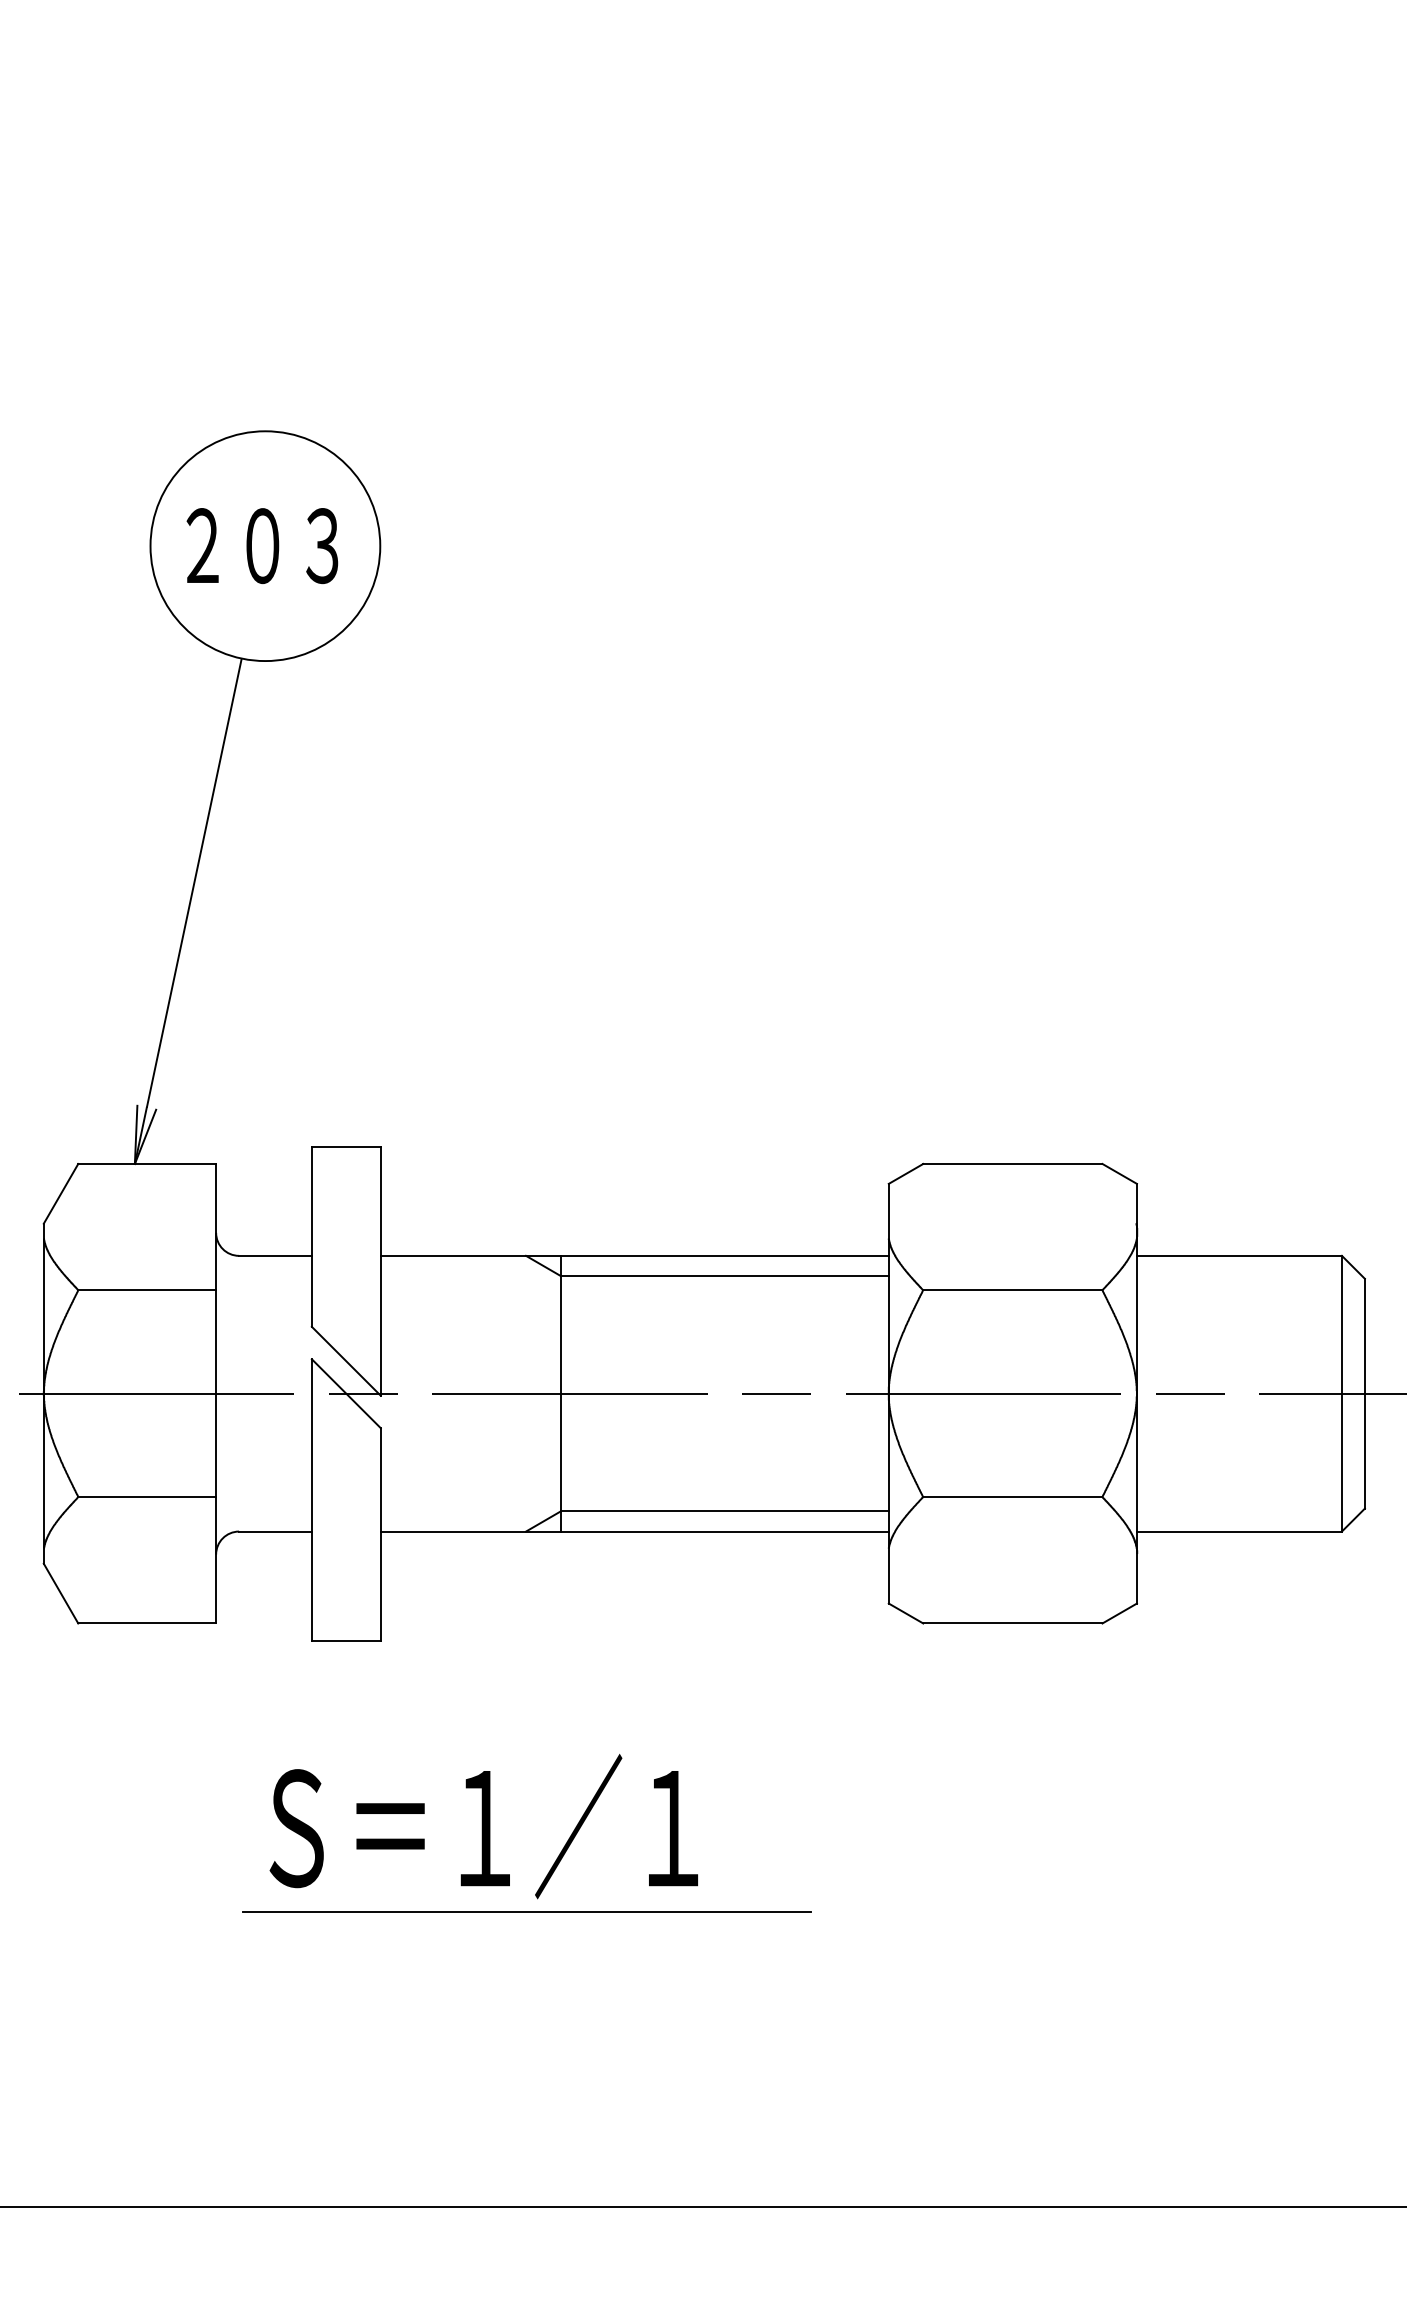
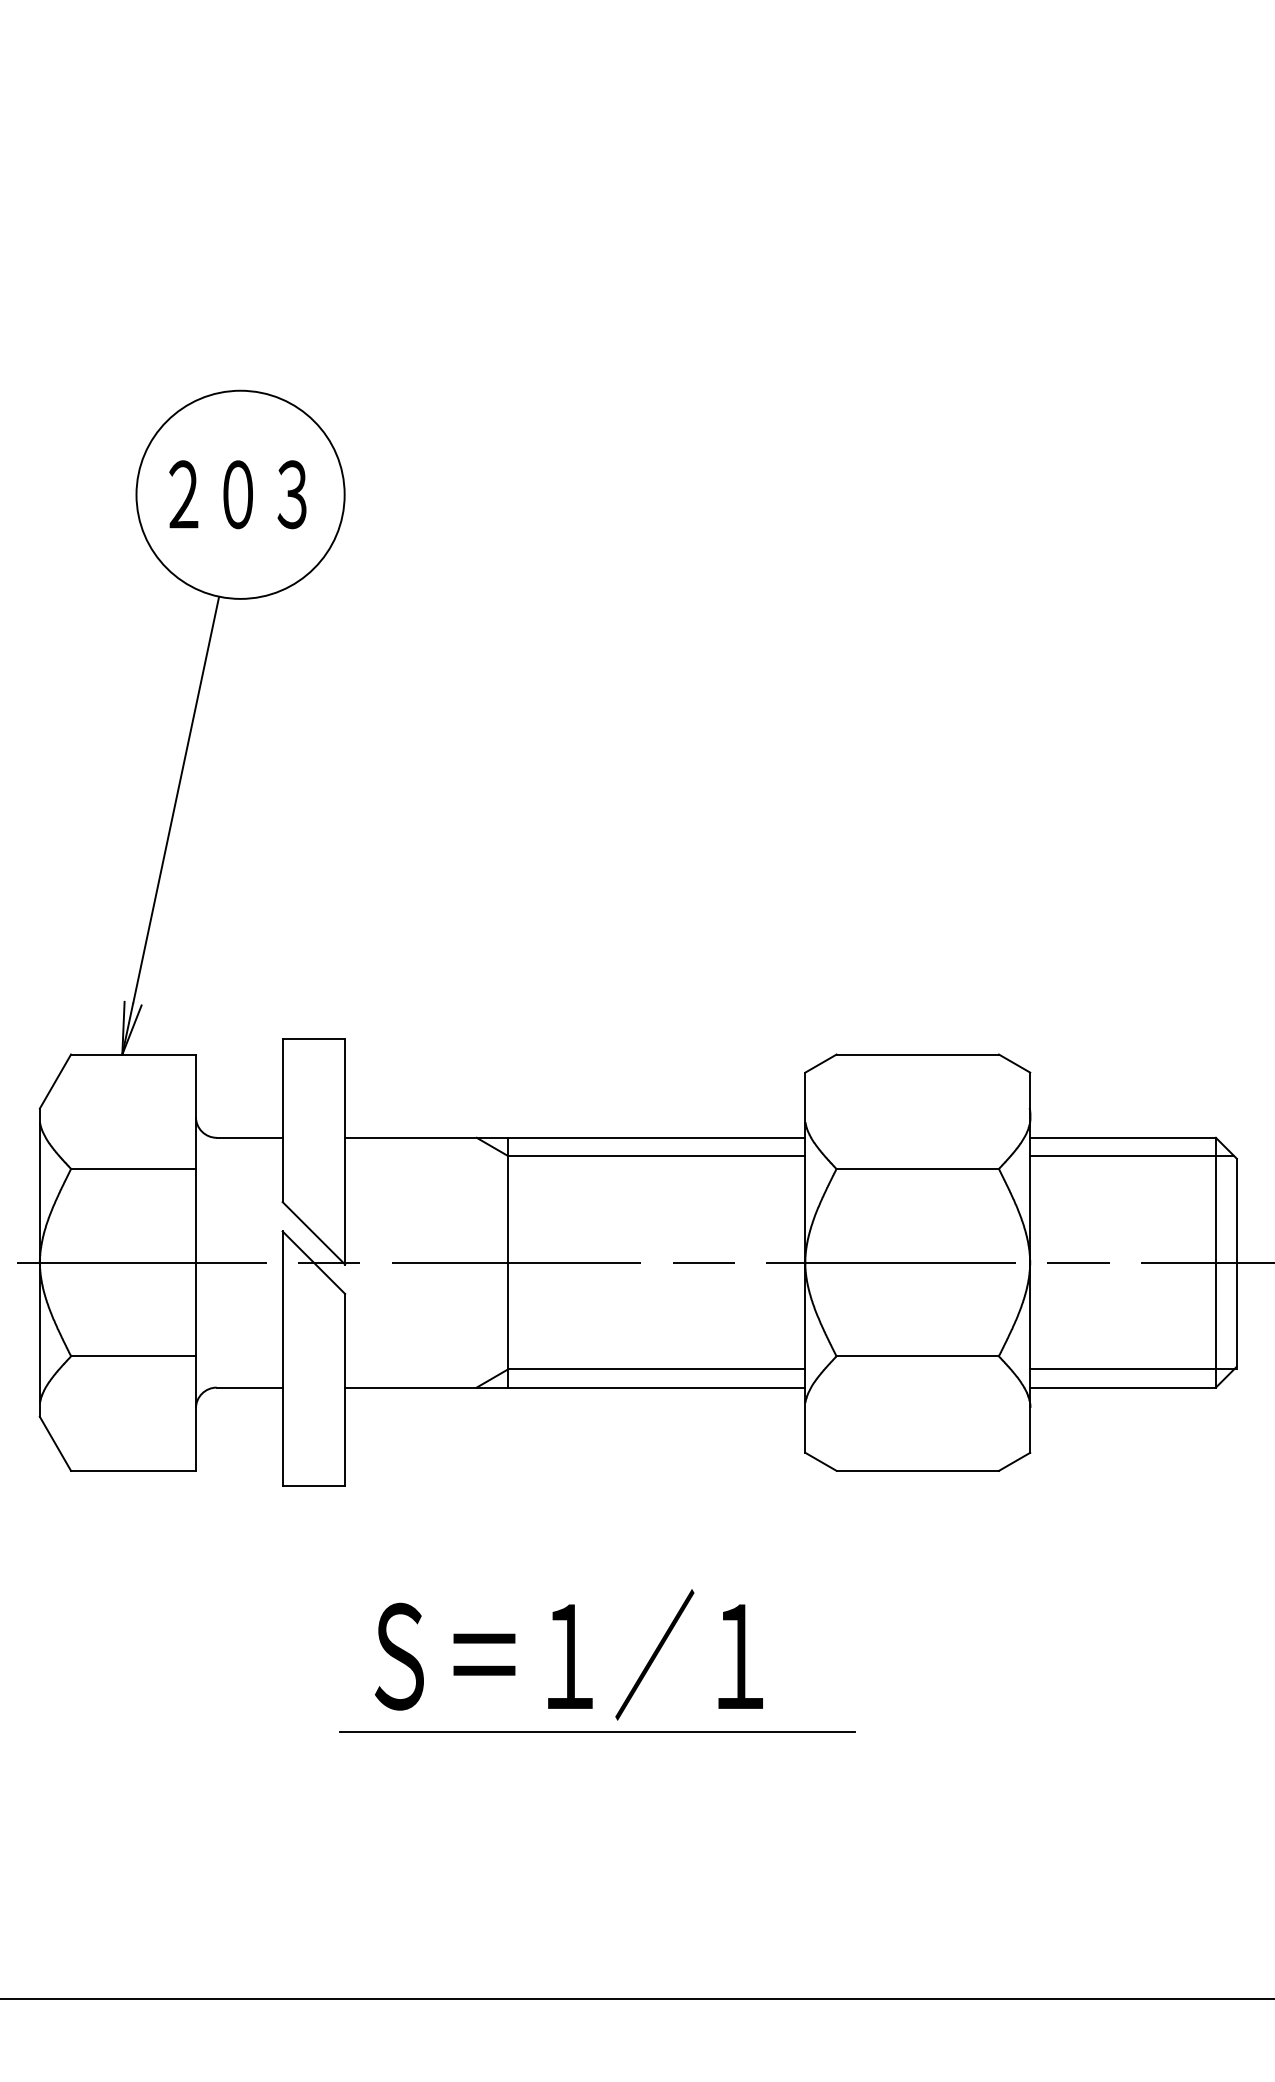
line: (1249, 1276) -> (1132, 1156), added
line: (1250, 1511) -> (1133, 1369), added
text: (483, 1826) -> (568, 1654), moved
line: (526, 1911) -> (596, 1731), moved

